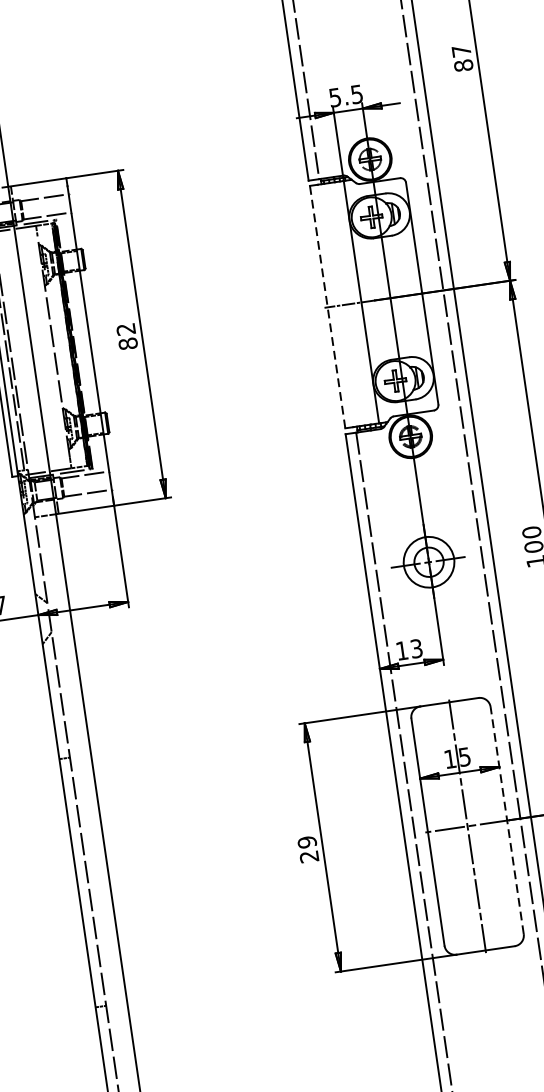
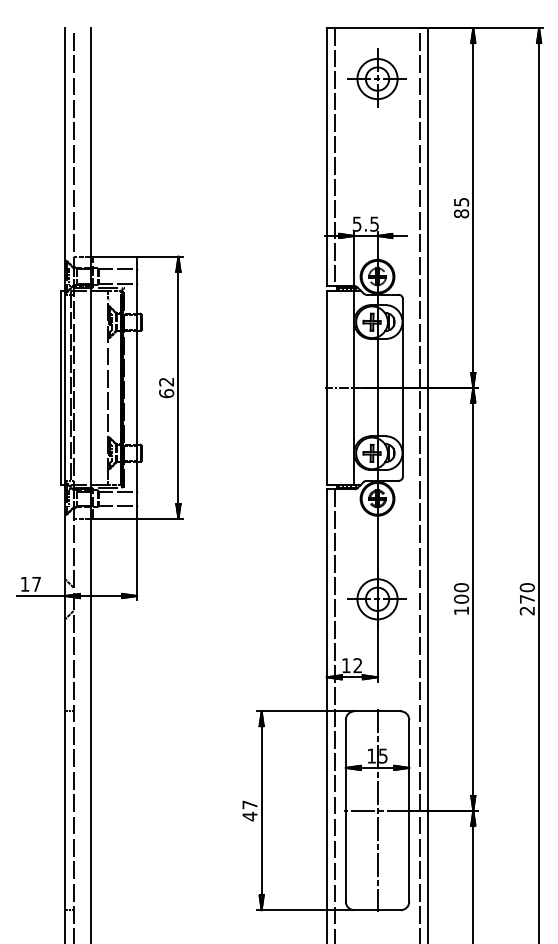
text: (461, 51) -> (461, 202), 87 -> 85
line: (327, 306) -> (327, 387), dashed -> solid
text: (128, 343) -> (166, 393), 82 -> 62
text: (416, 648) -> (357, 665), 13 -> 12
line: (507, 820) -> (409, 810), dashed -> solid
text: (307, 849) -> (249, 810), 29 -> 47

